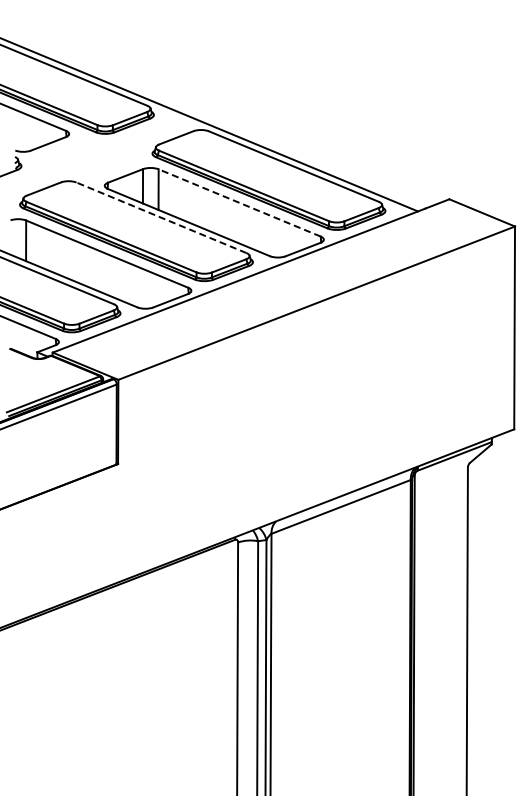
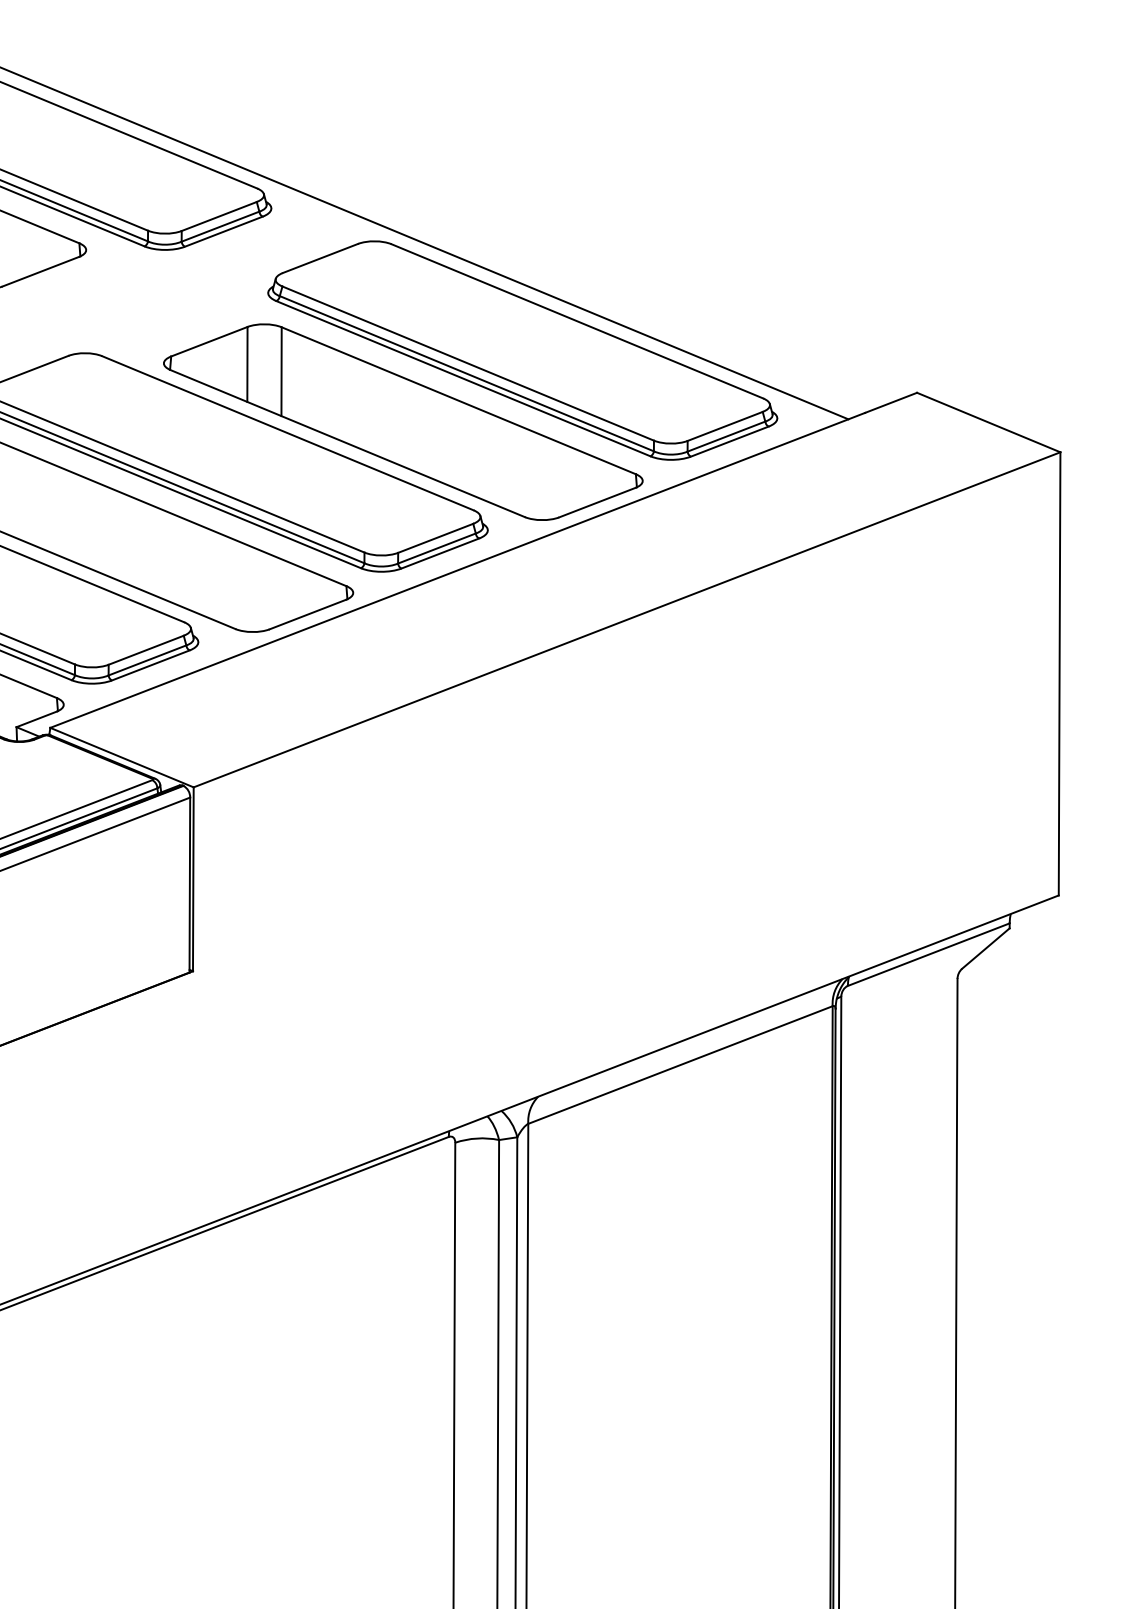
line: (239, 202) -> (458, 399), dashed -> solid
line: (161, 217) -> (287, 432), dashed -> solid

